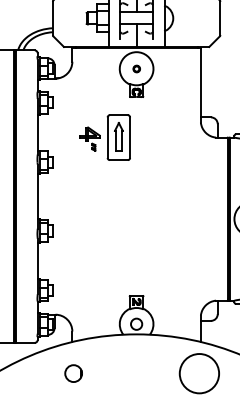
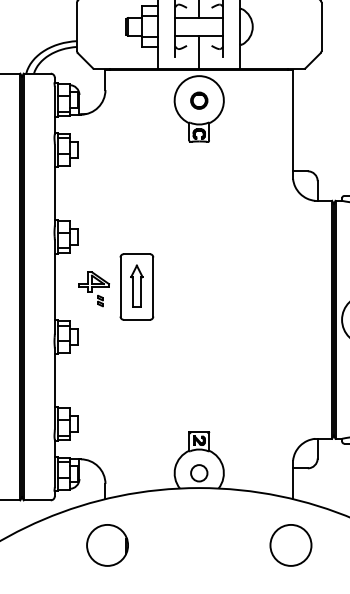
part: (136, 68) -> (199, 99), size x1.67
part: (104, 137) -> (115, 286), moved
circle: (73, 373) -> (107, 545), size x1.67
circle: (199, 373) -> (291, 545), size x0.71

